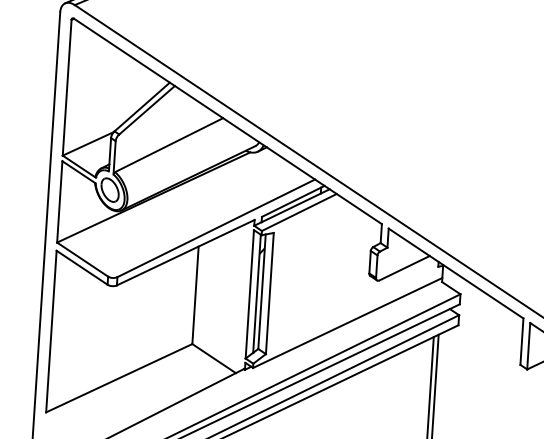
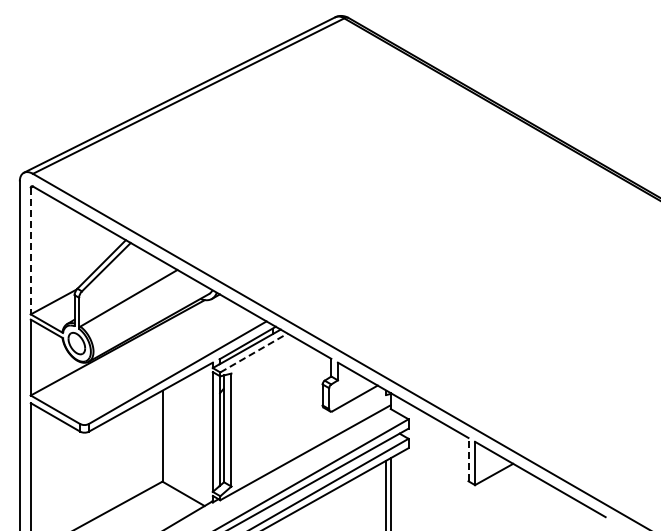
line: (66, 88) -> (30, 251), solid -> dashed
line: (298, 212) -> (253, 353), solid -> dashed
line: (521, 341) -> (468, 459), solid -> dashed

